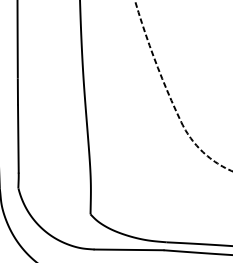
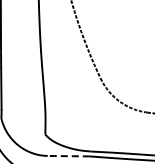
line: (128, 250) -> (68, 156), solid -> dashed

